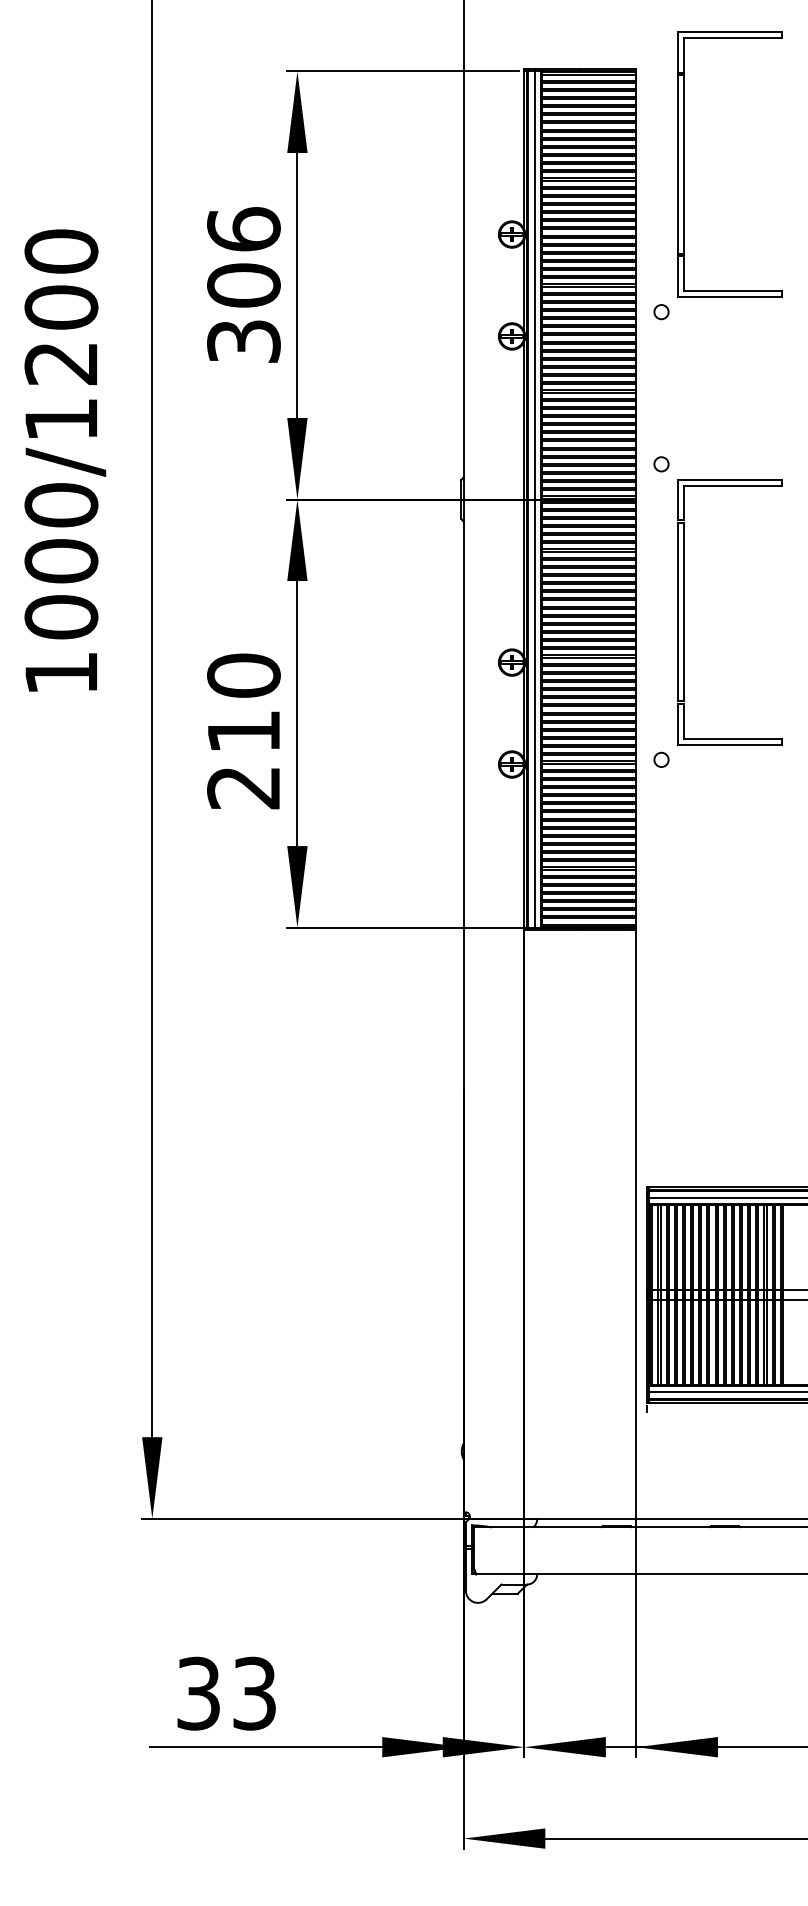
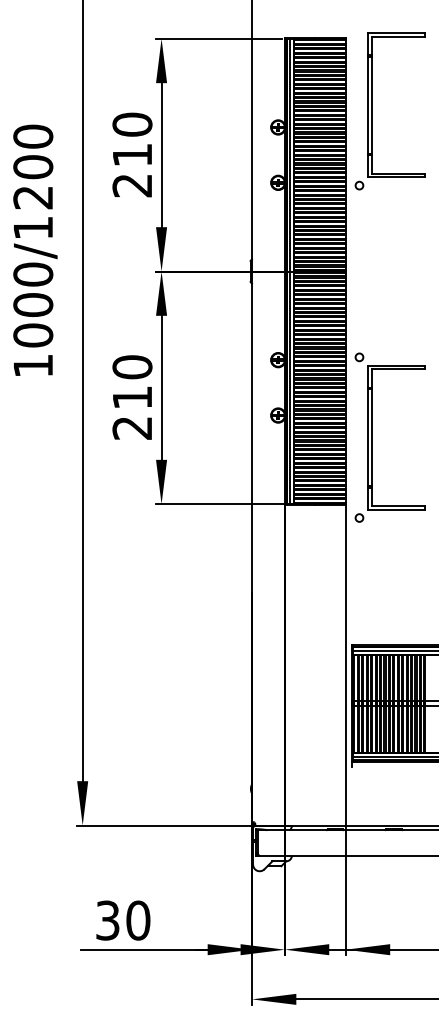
part: (685, 175) -> (372, 111), moved
text: (243, 284) -> (132, 154), 306 -> 210
part: (685, 611) -> (372, 437), moved
text: (254, 1693) -> (138, 920), 33 -> 30

